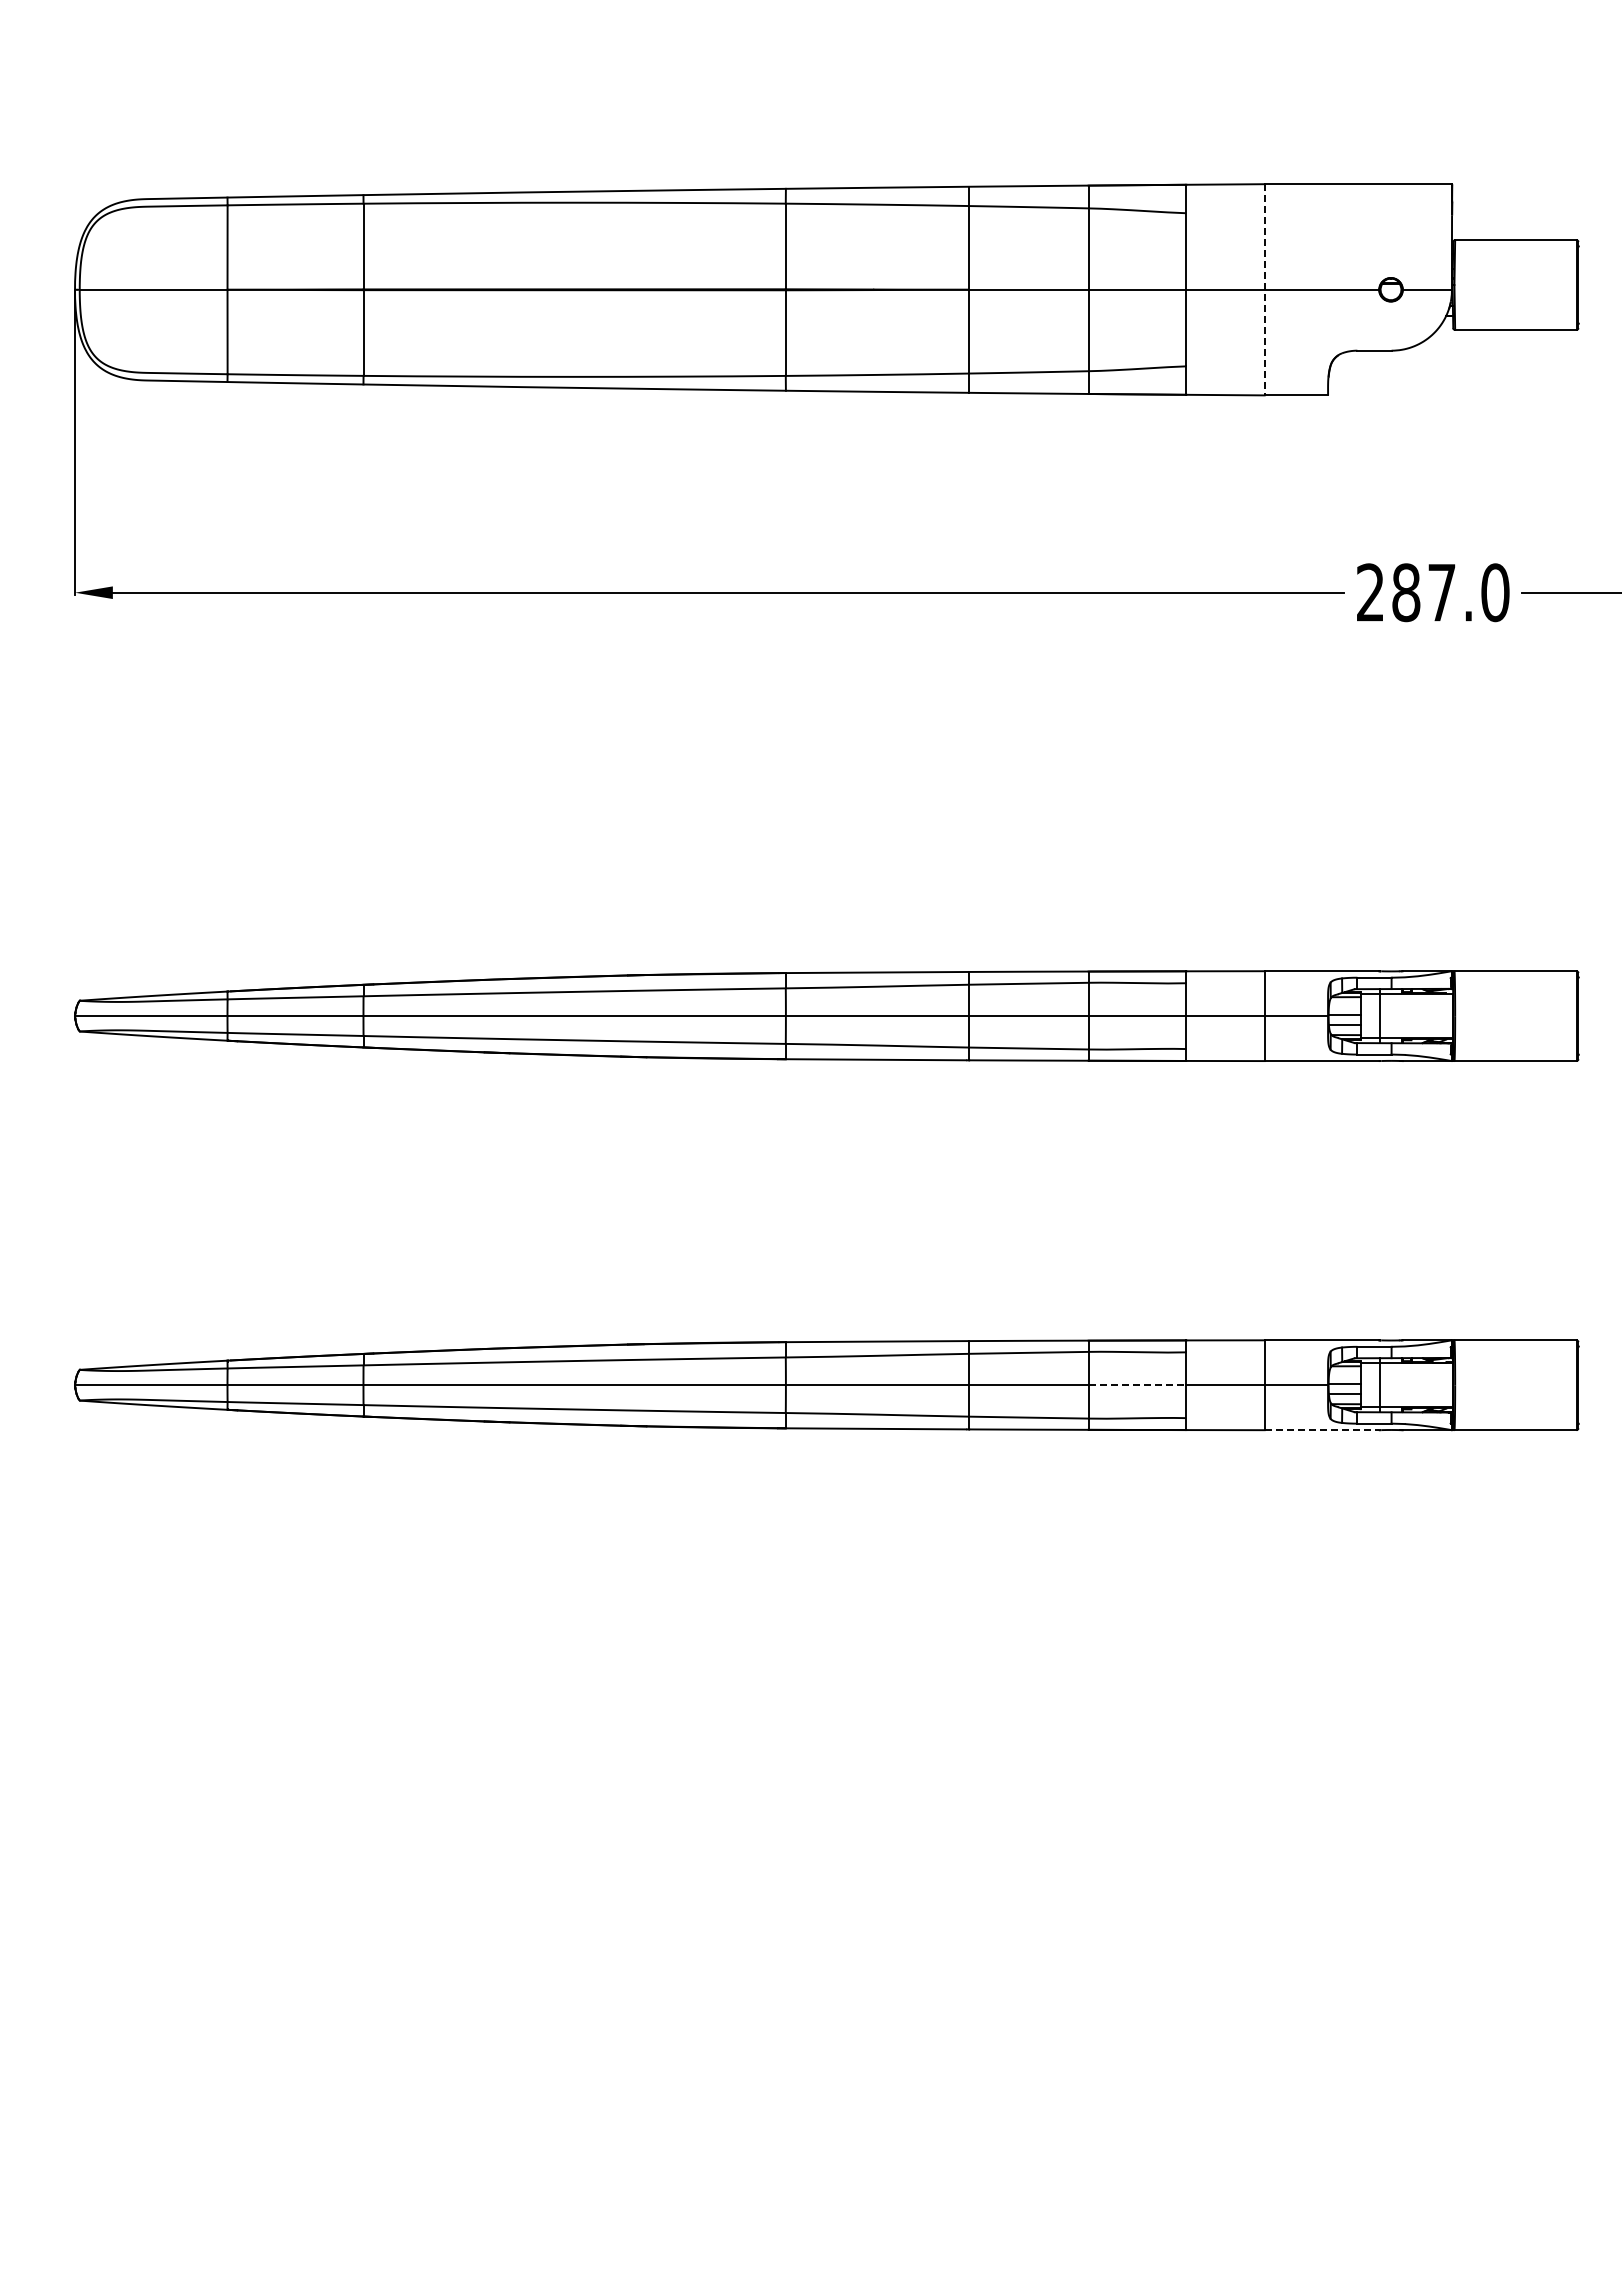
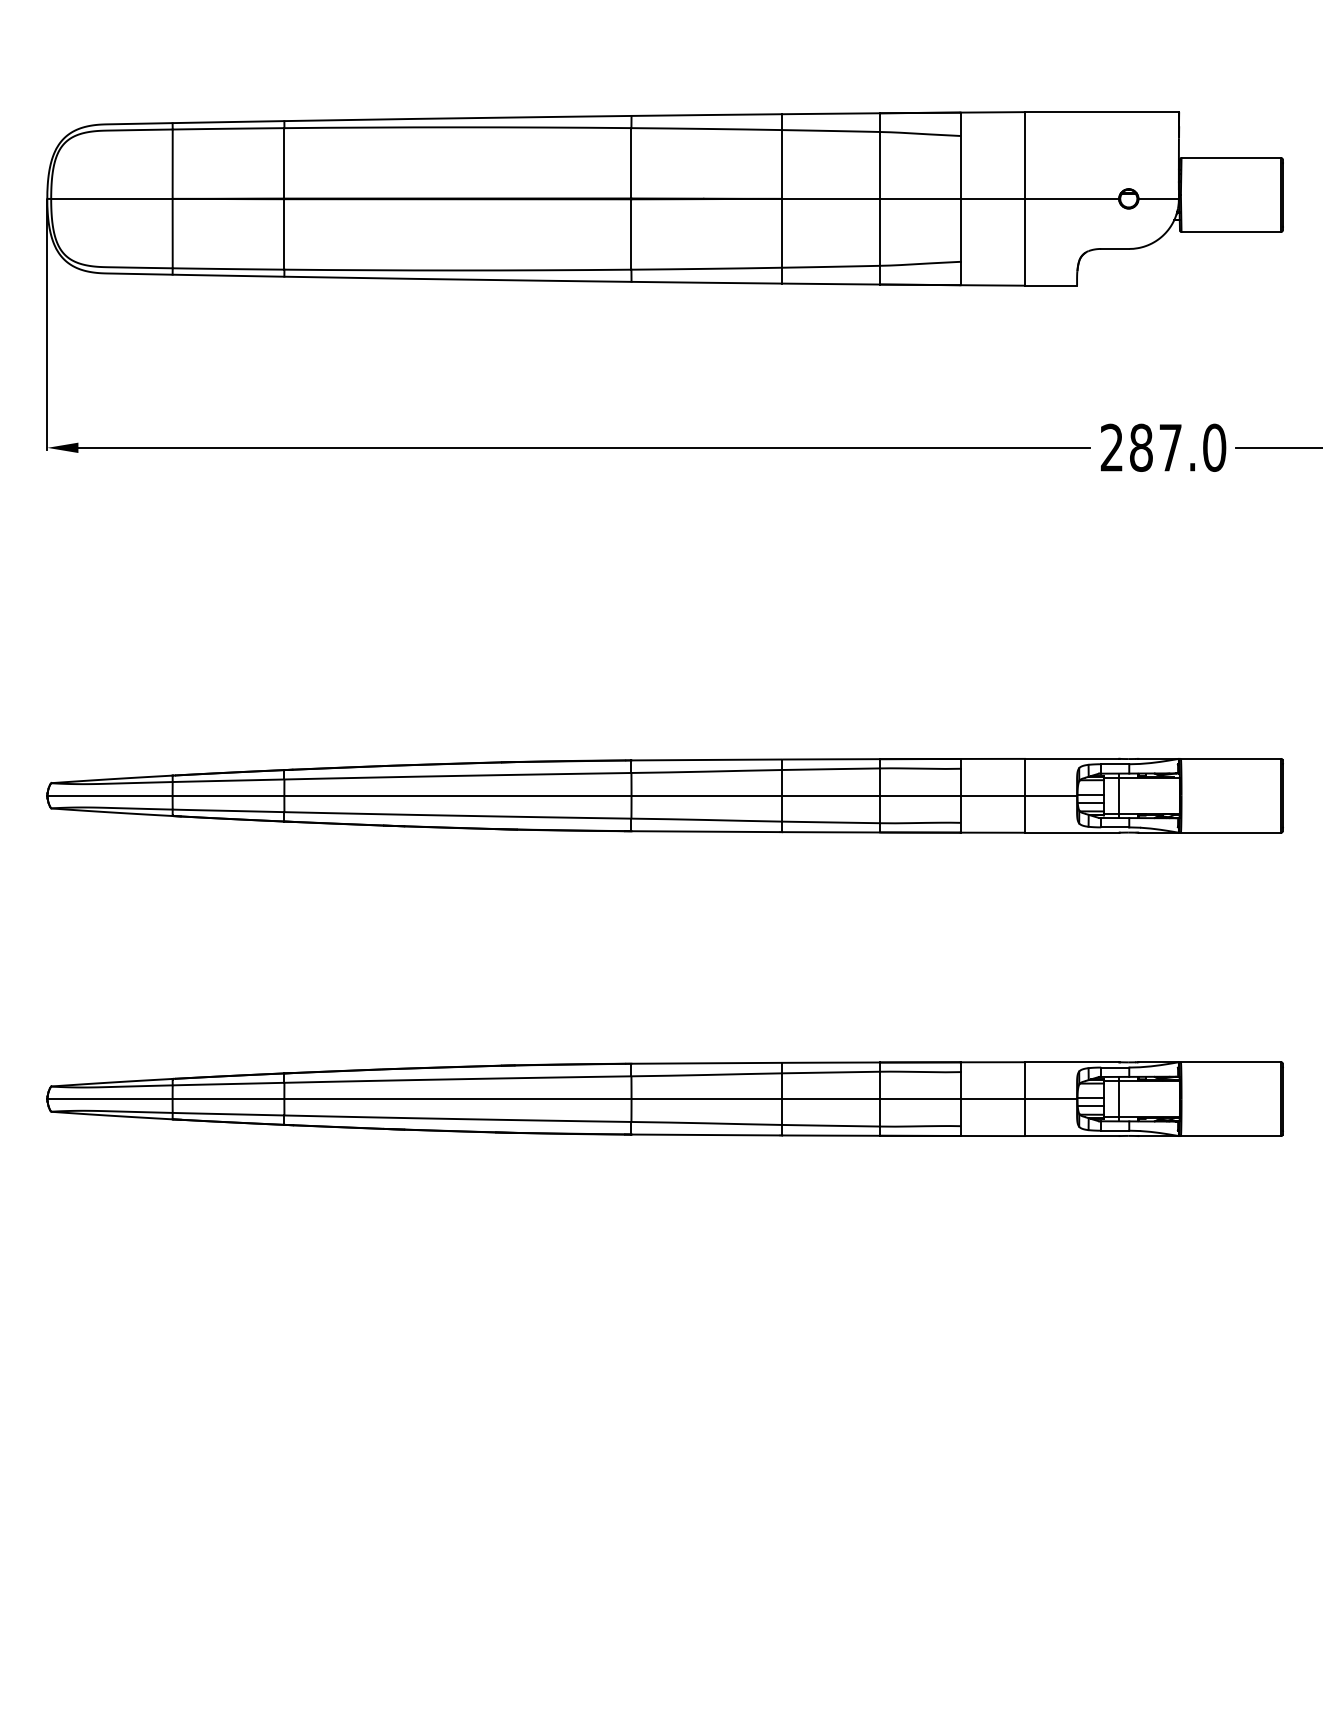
line: (1264, 289) -> (1024, 198), dashed -> solid
line: (1137, 1385) -> (920, 1099), dashed -> solid
line: (1322, 1430) -> (1072, 1136), dashed -> solid

